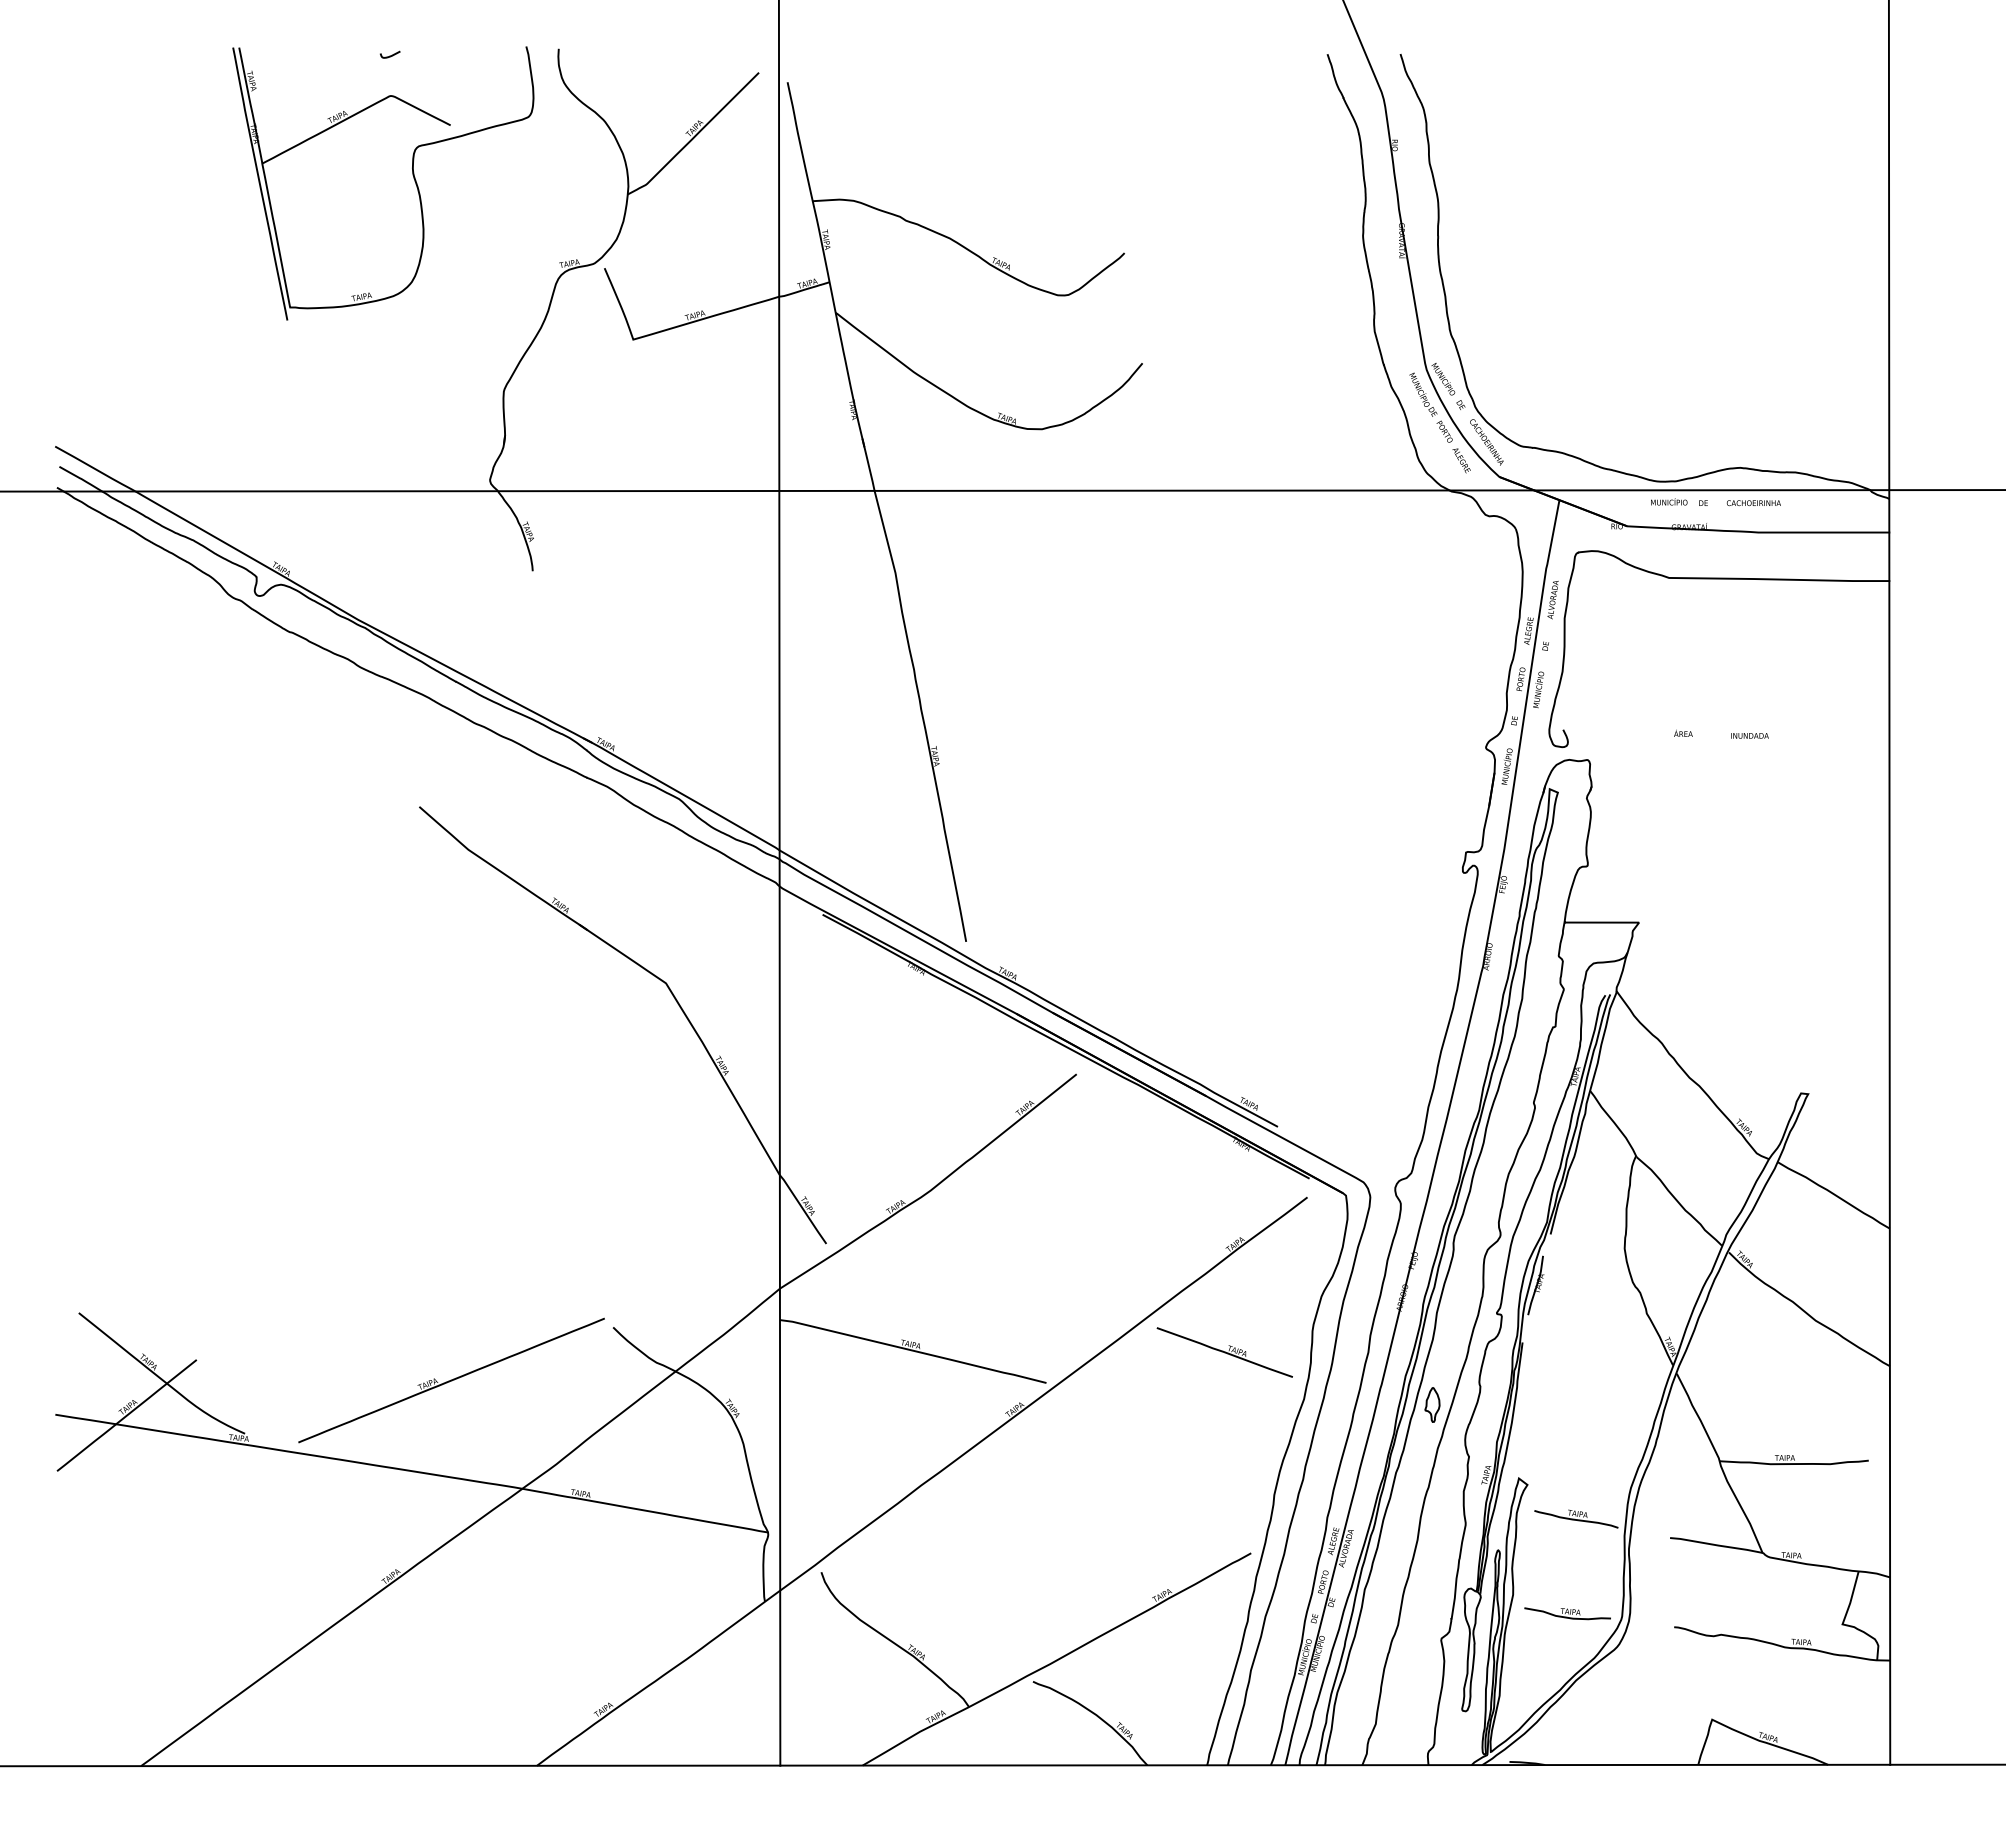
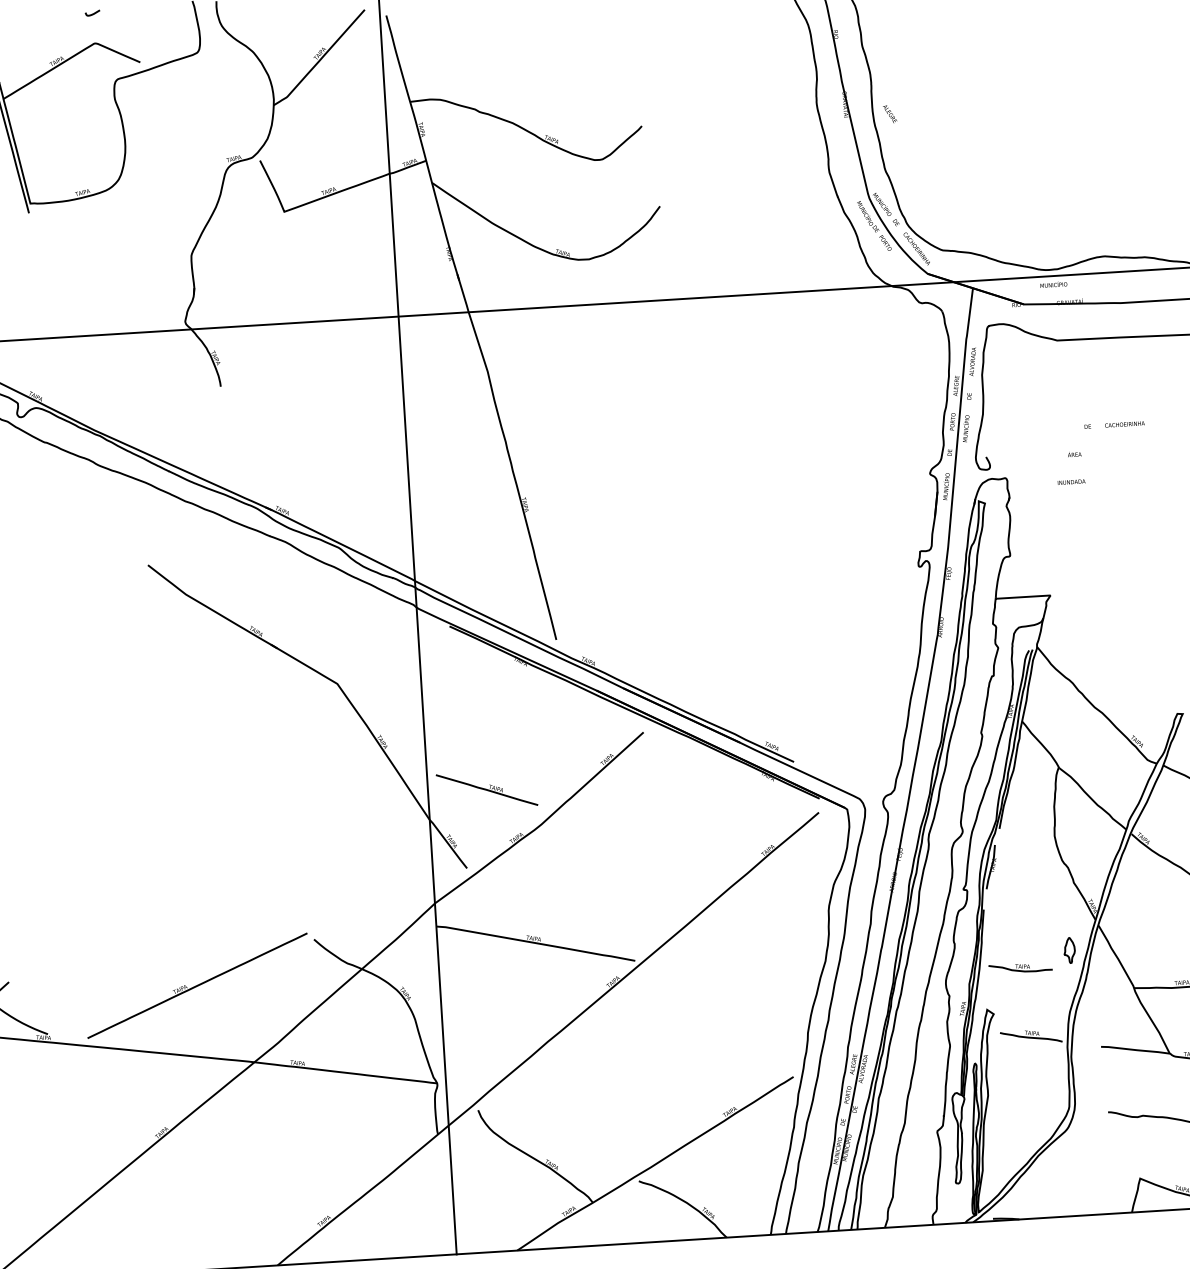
text: (1461, 460) -> (889, 114), moved
text: (1739, 503) -> (1114, 425), moved
text: (1749, 735) -> (1071, 481), moved
part: (1224, 1352) -> (486, 790), moved
part: (1432, 1404) -> (1069, 950), moved
part: (1567, 1613) -> (1020, 967), moved

